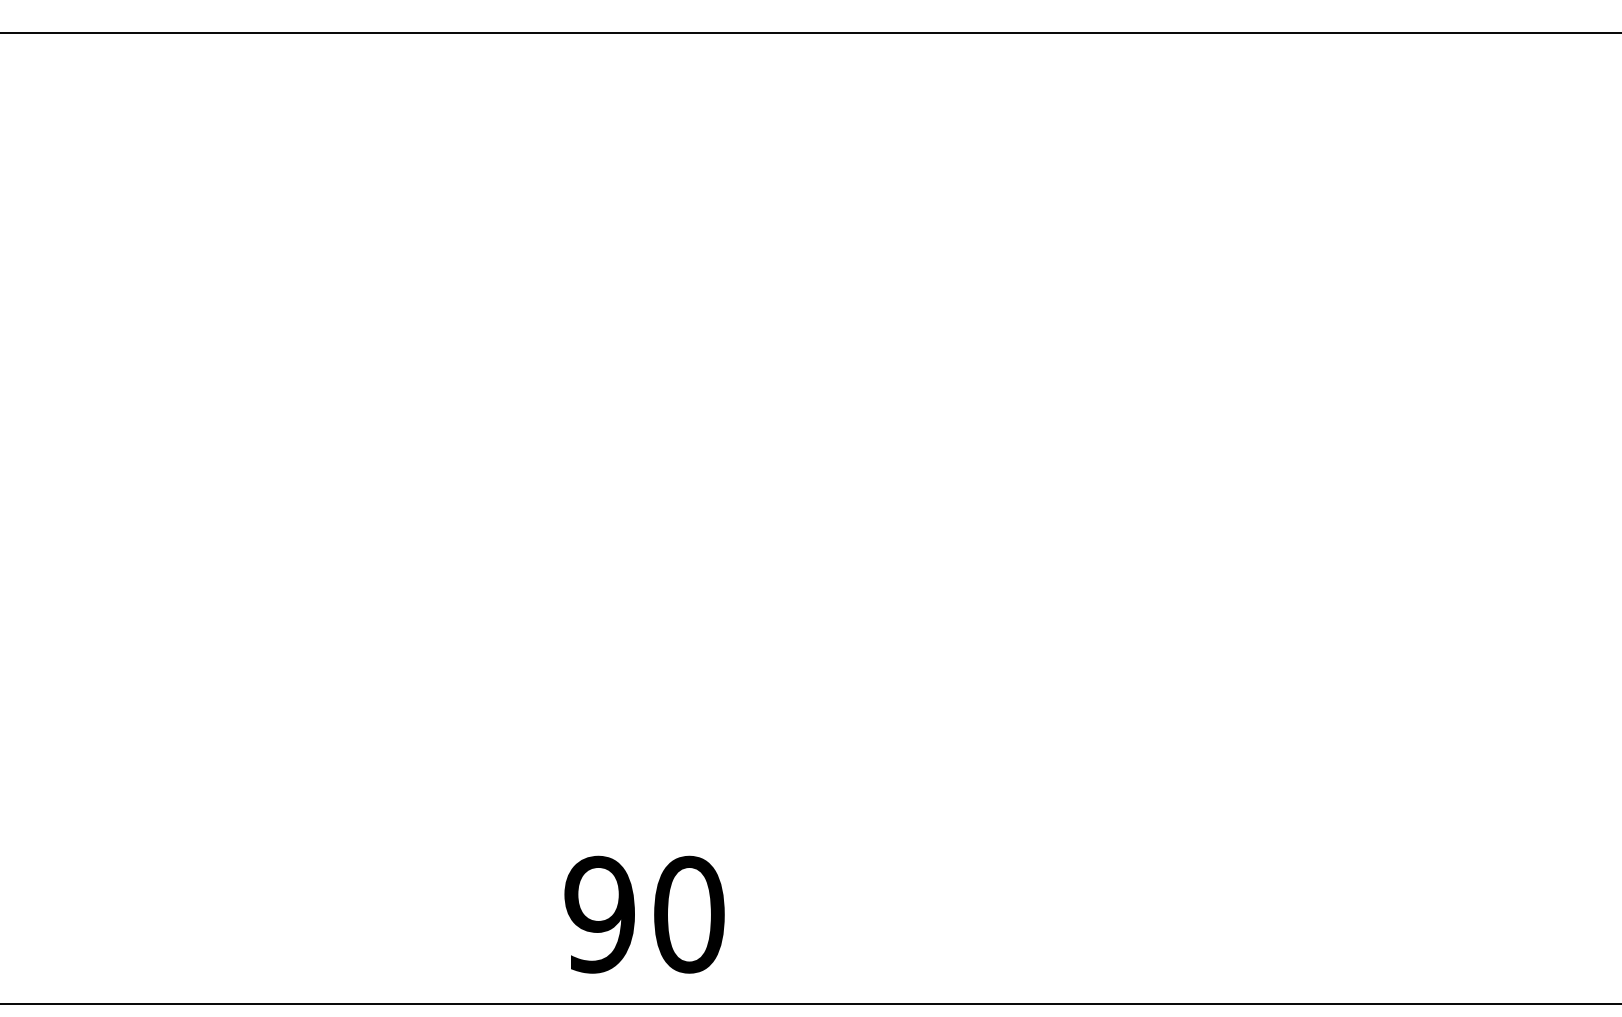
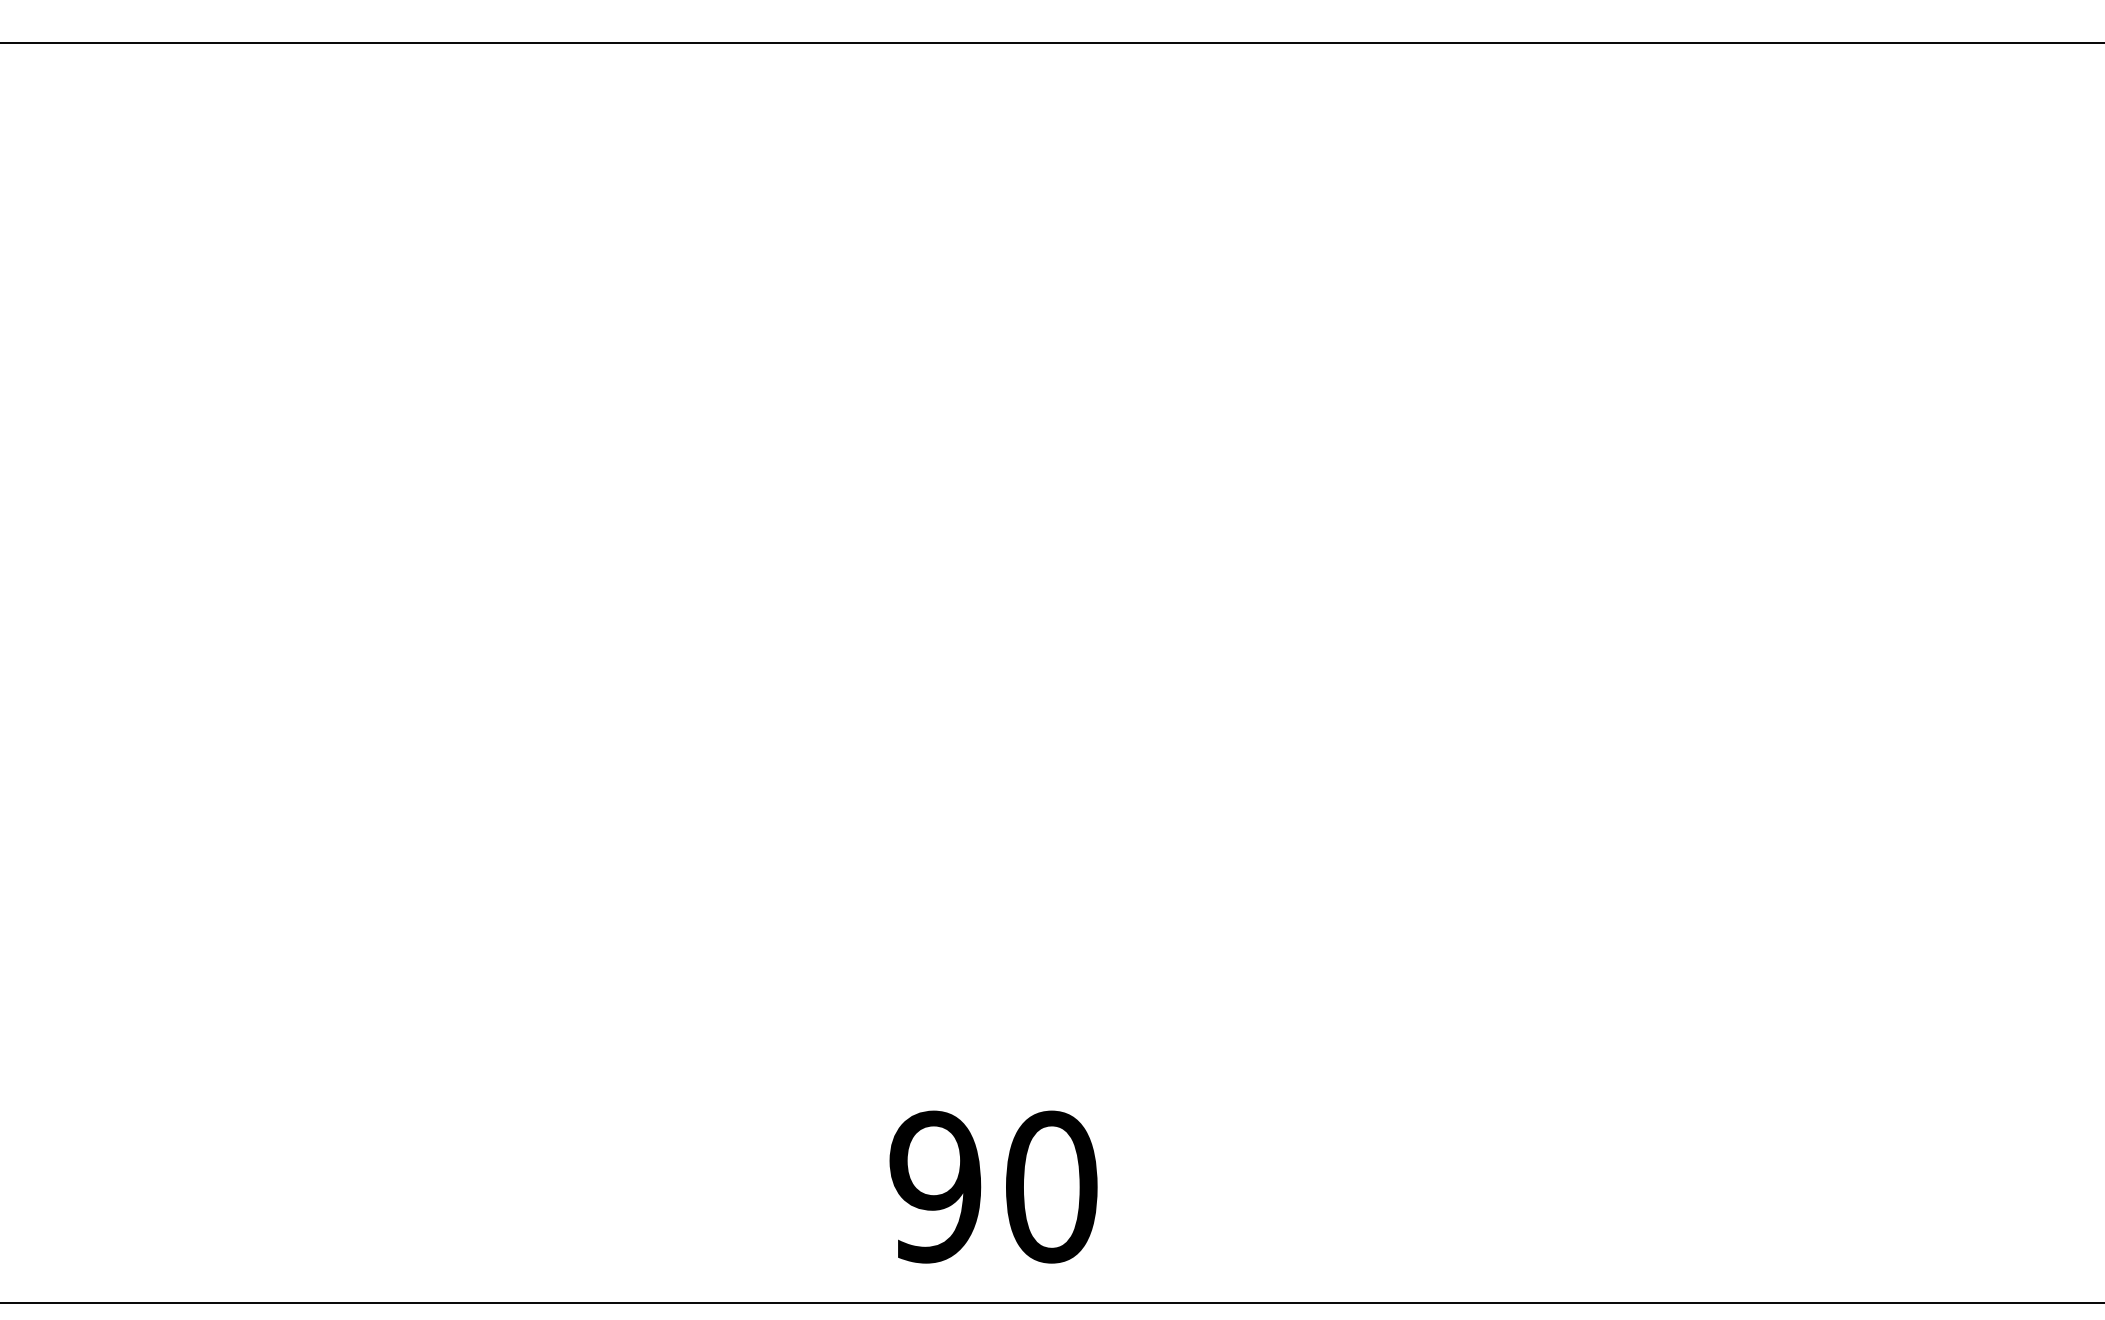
text: (644, 914) -> (993, 1186), moved

